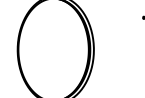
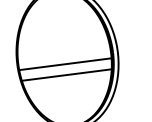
line: (53, 54) -> (65, 64), added
line: (53, 62) -> (66, 75), added

